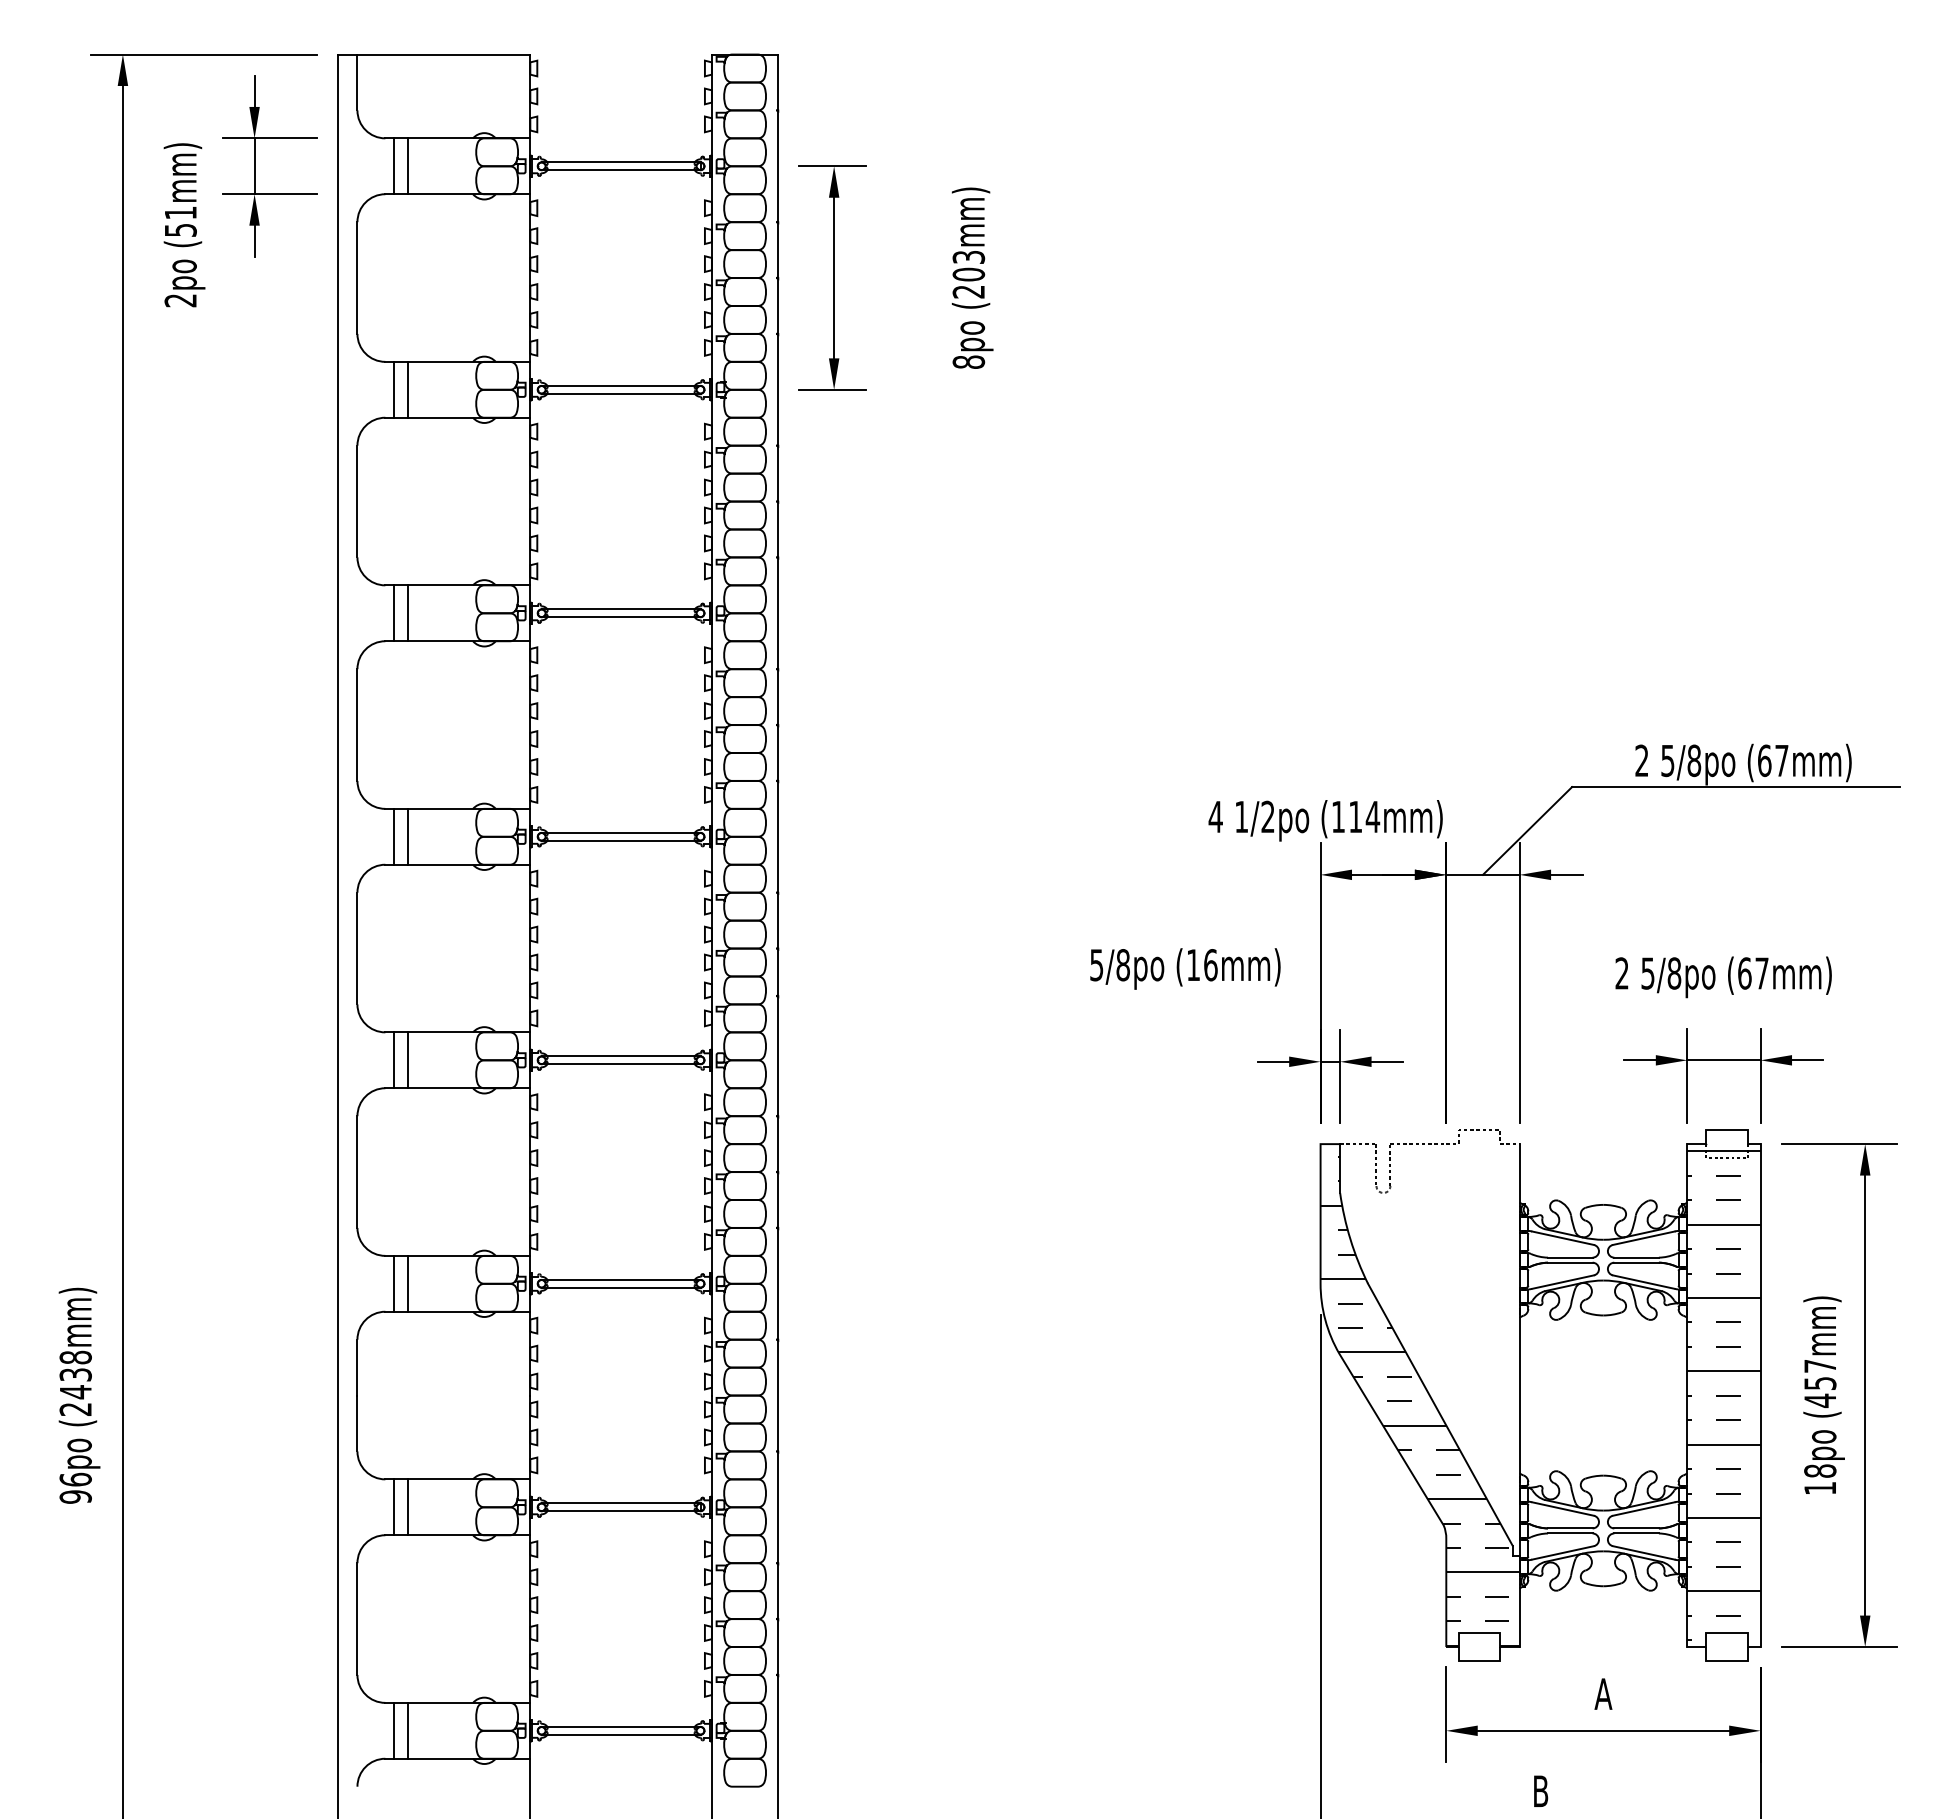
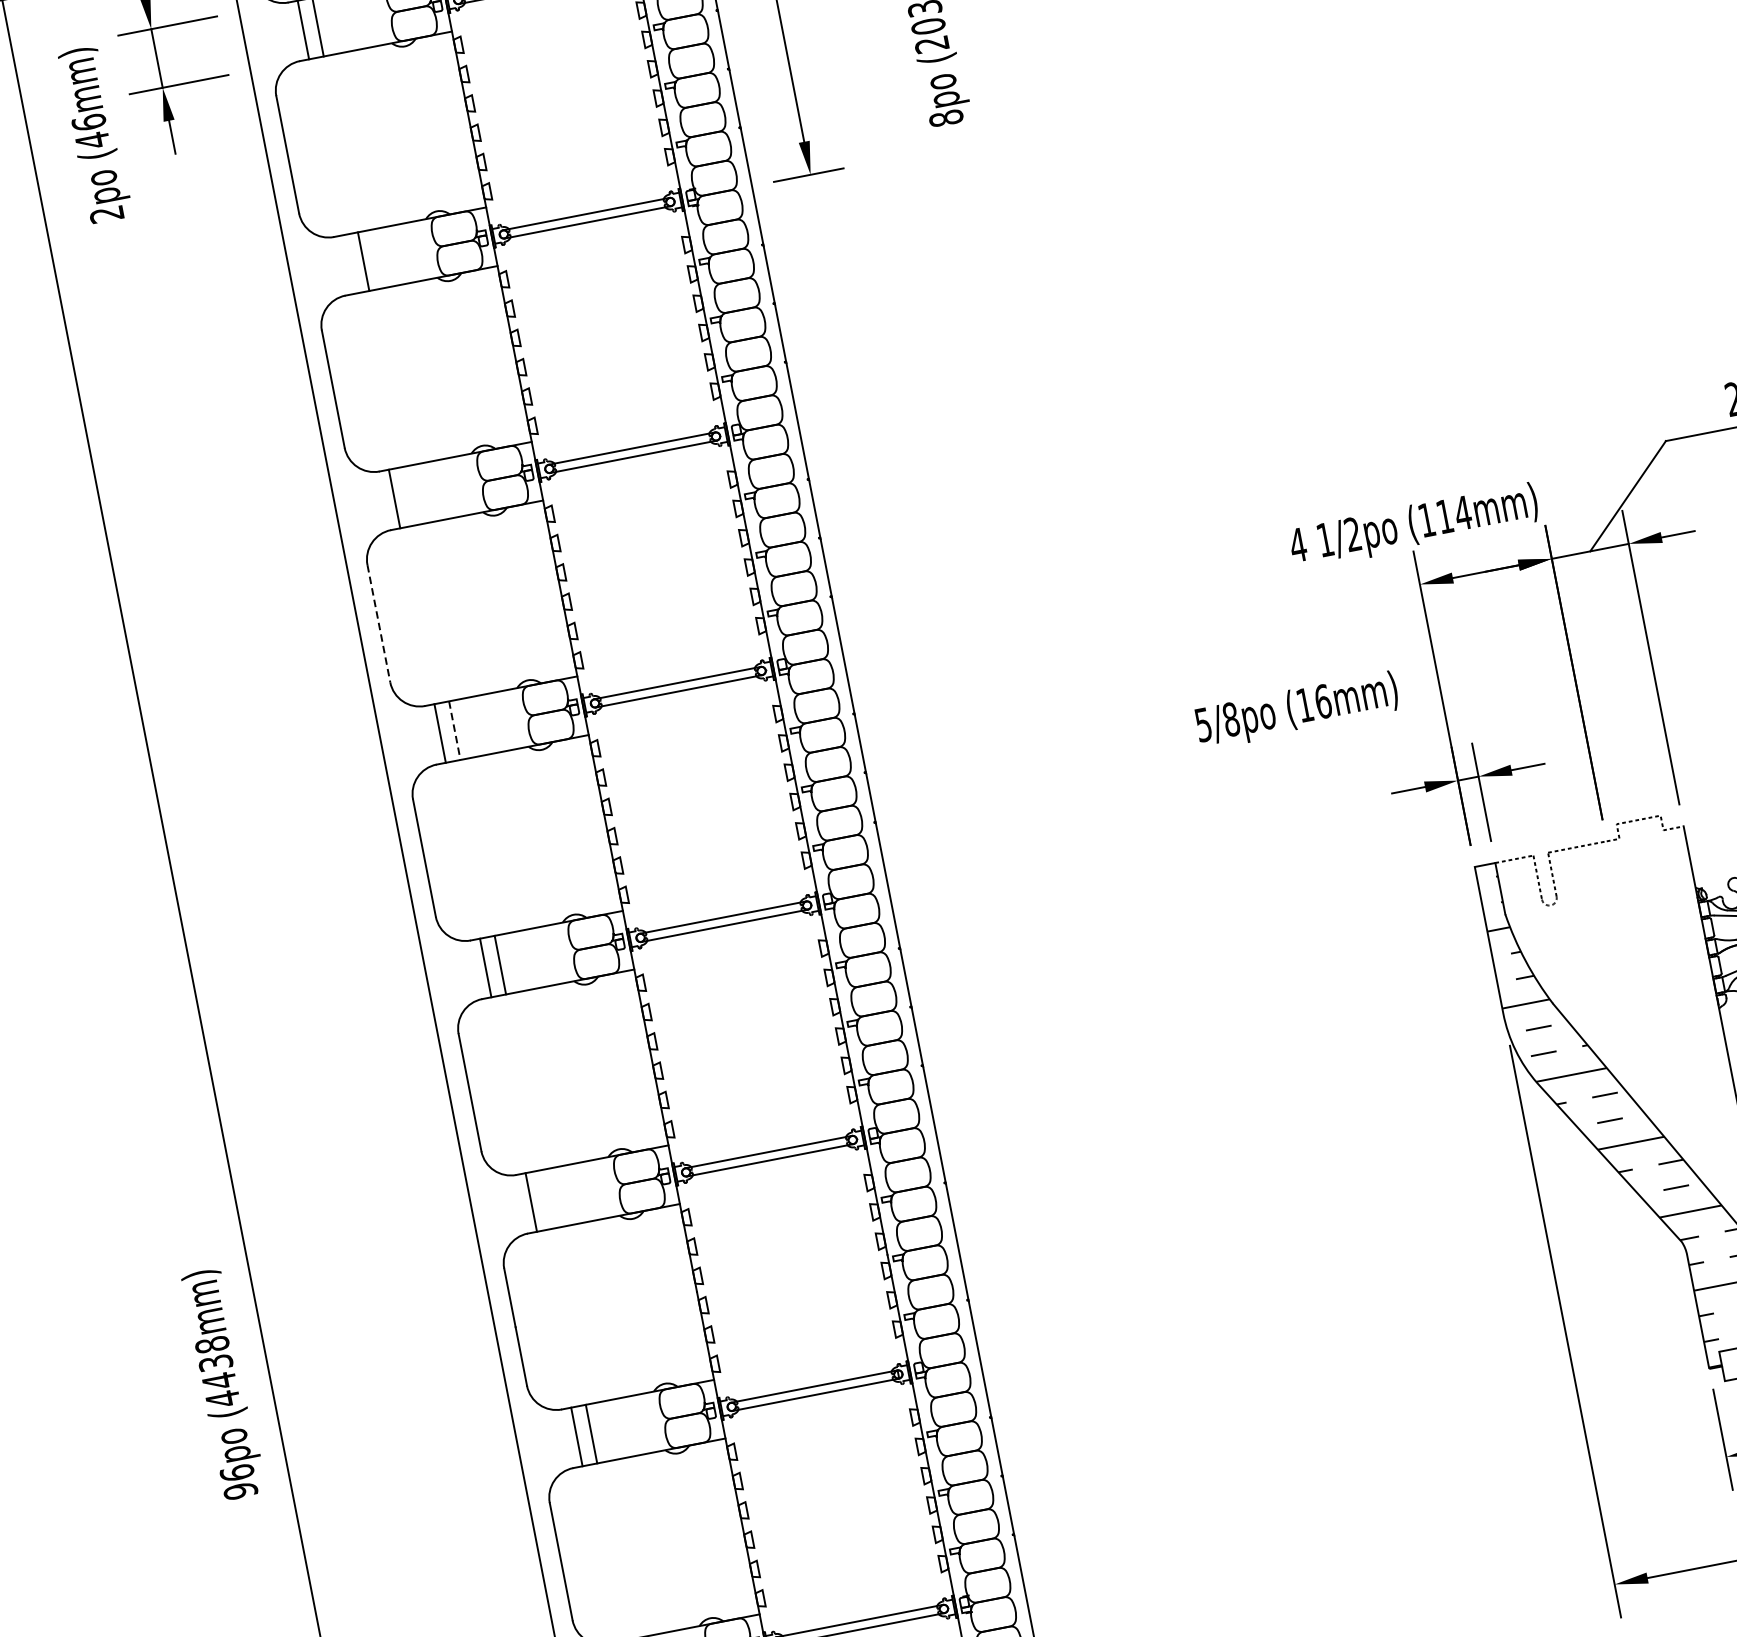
text: (180, 221) -> (90, 131), (51mm) -> (46mm)
line: (394, 389) -> (349, 264), removed
line: (408, 613) -> (409, 496), removed
line: (357, 725) -> (379, 624), solid -> dashed
line: (408, 836) -> (455, 730), solid -> dashed
line: (408, 1283) -> (546, 1199), removed
text: (75, 1409) -> (222, 1399), (2438mm) -> (4438mm)

